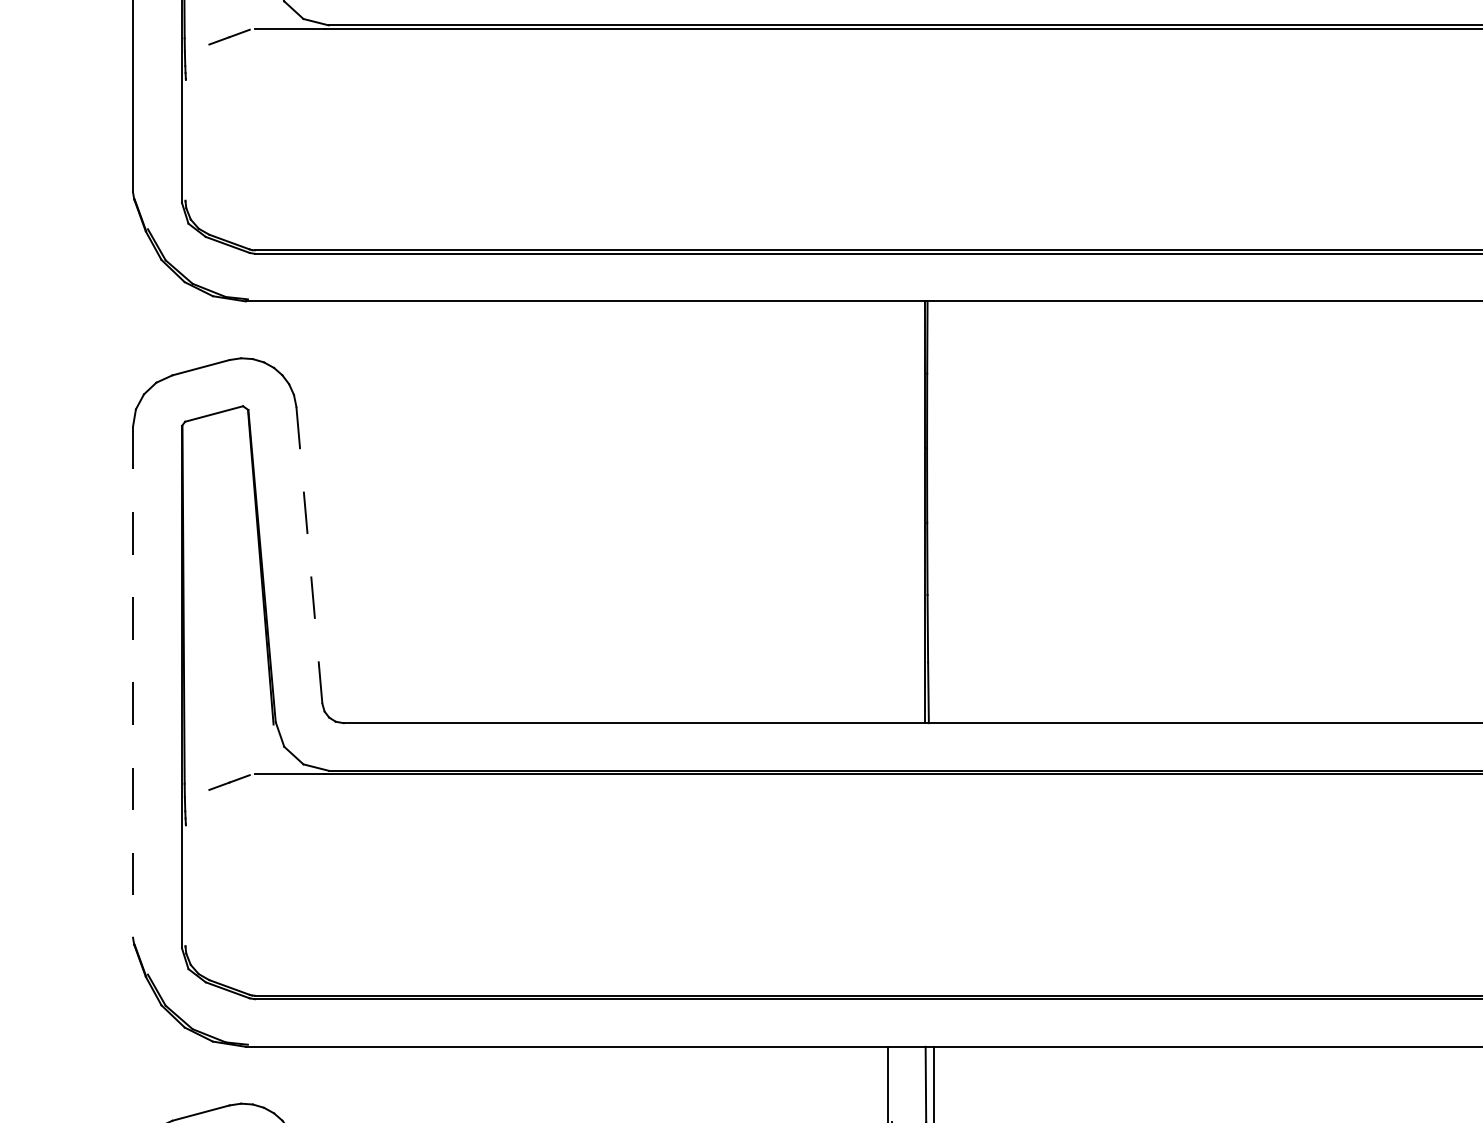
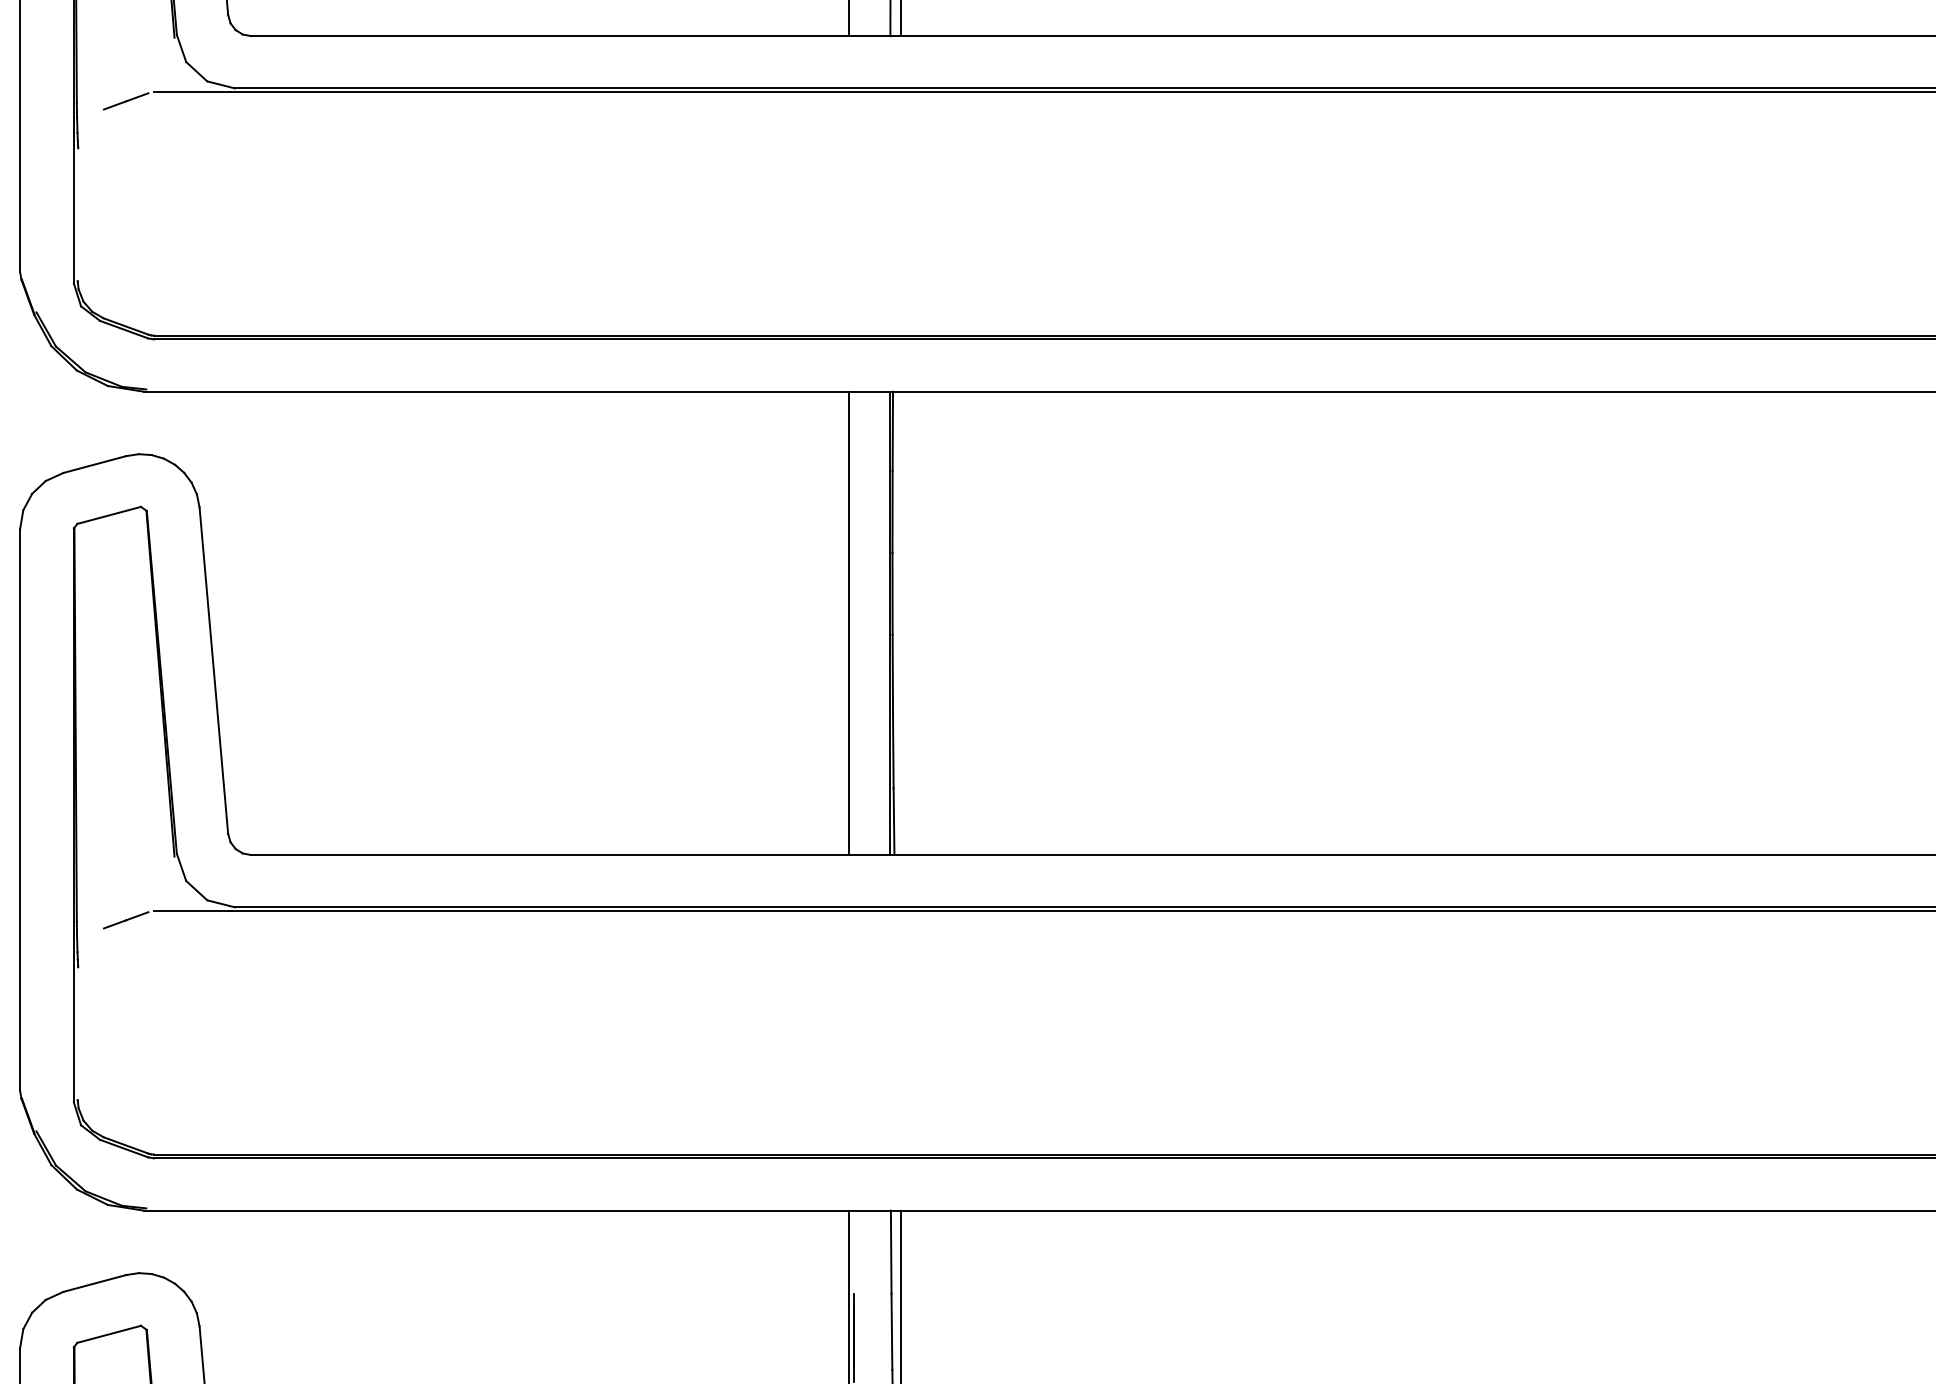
line: (887, 512) -> (849, 623), added
line: (309, 555) -> (213, 670), dashed -> solid
line: (133, 682) -> (20, 810), dashed -> solid

